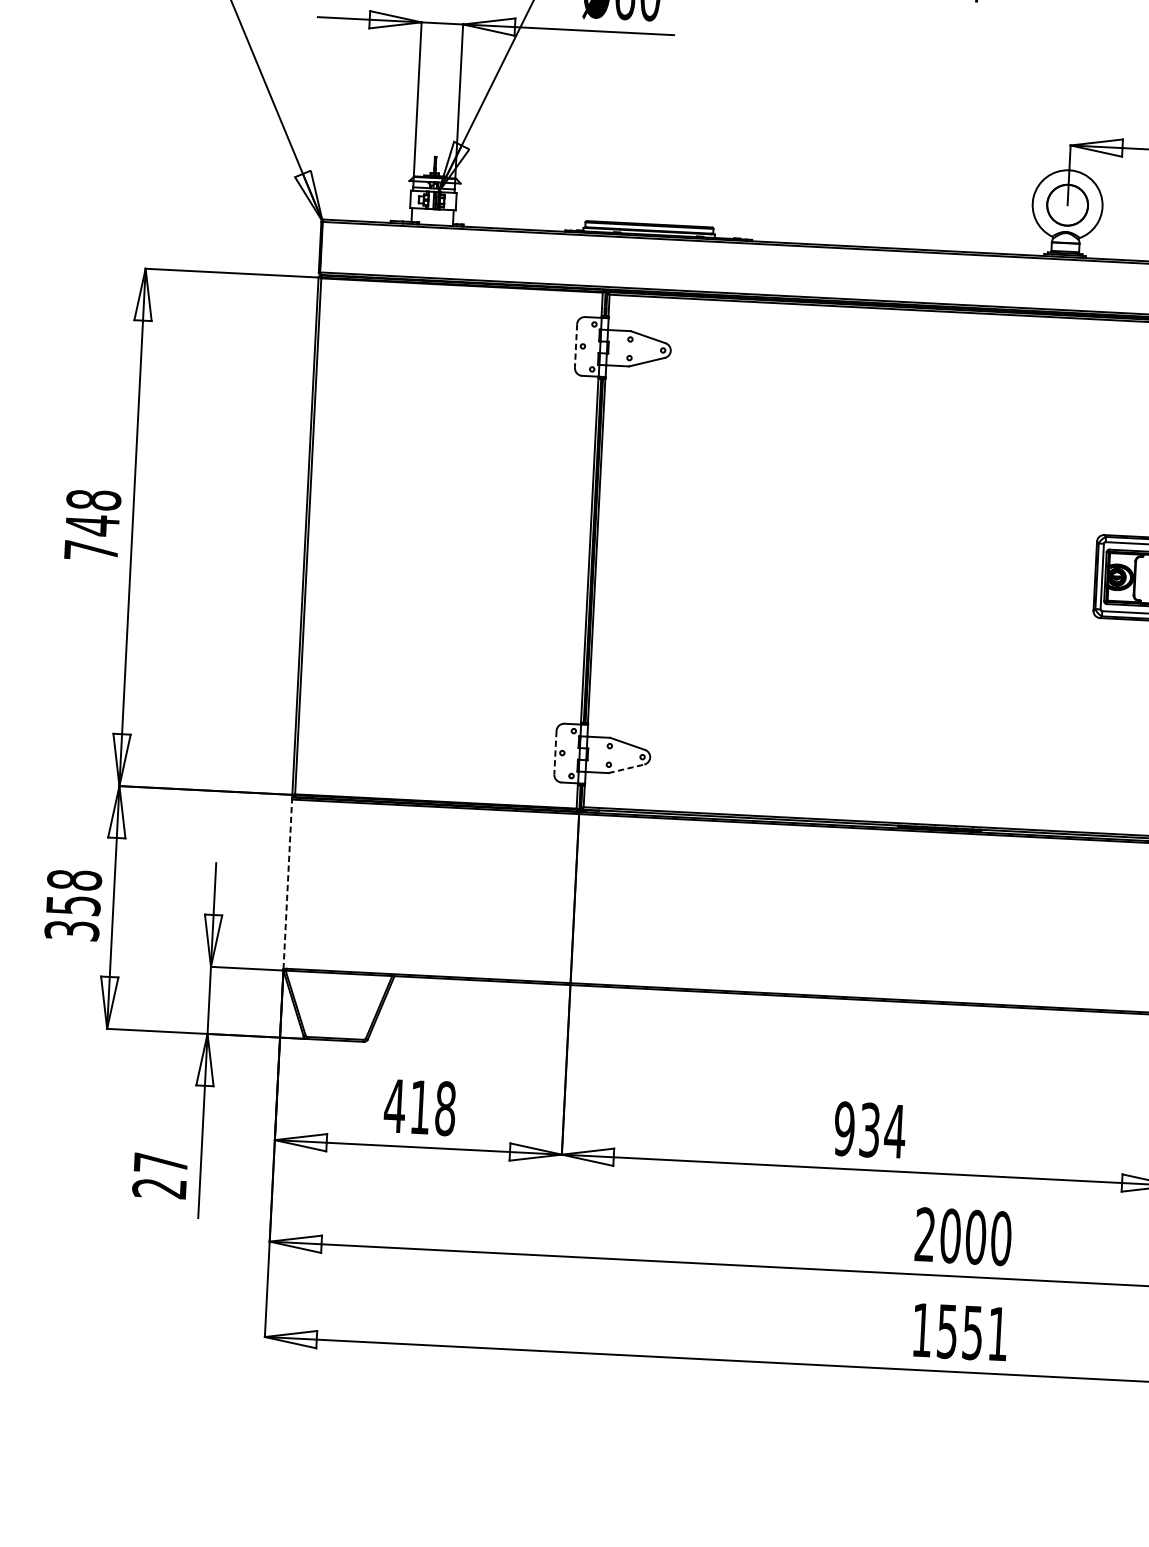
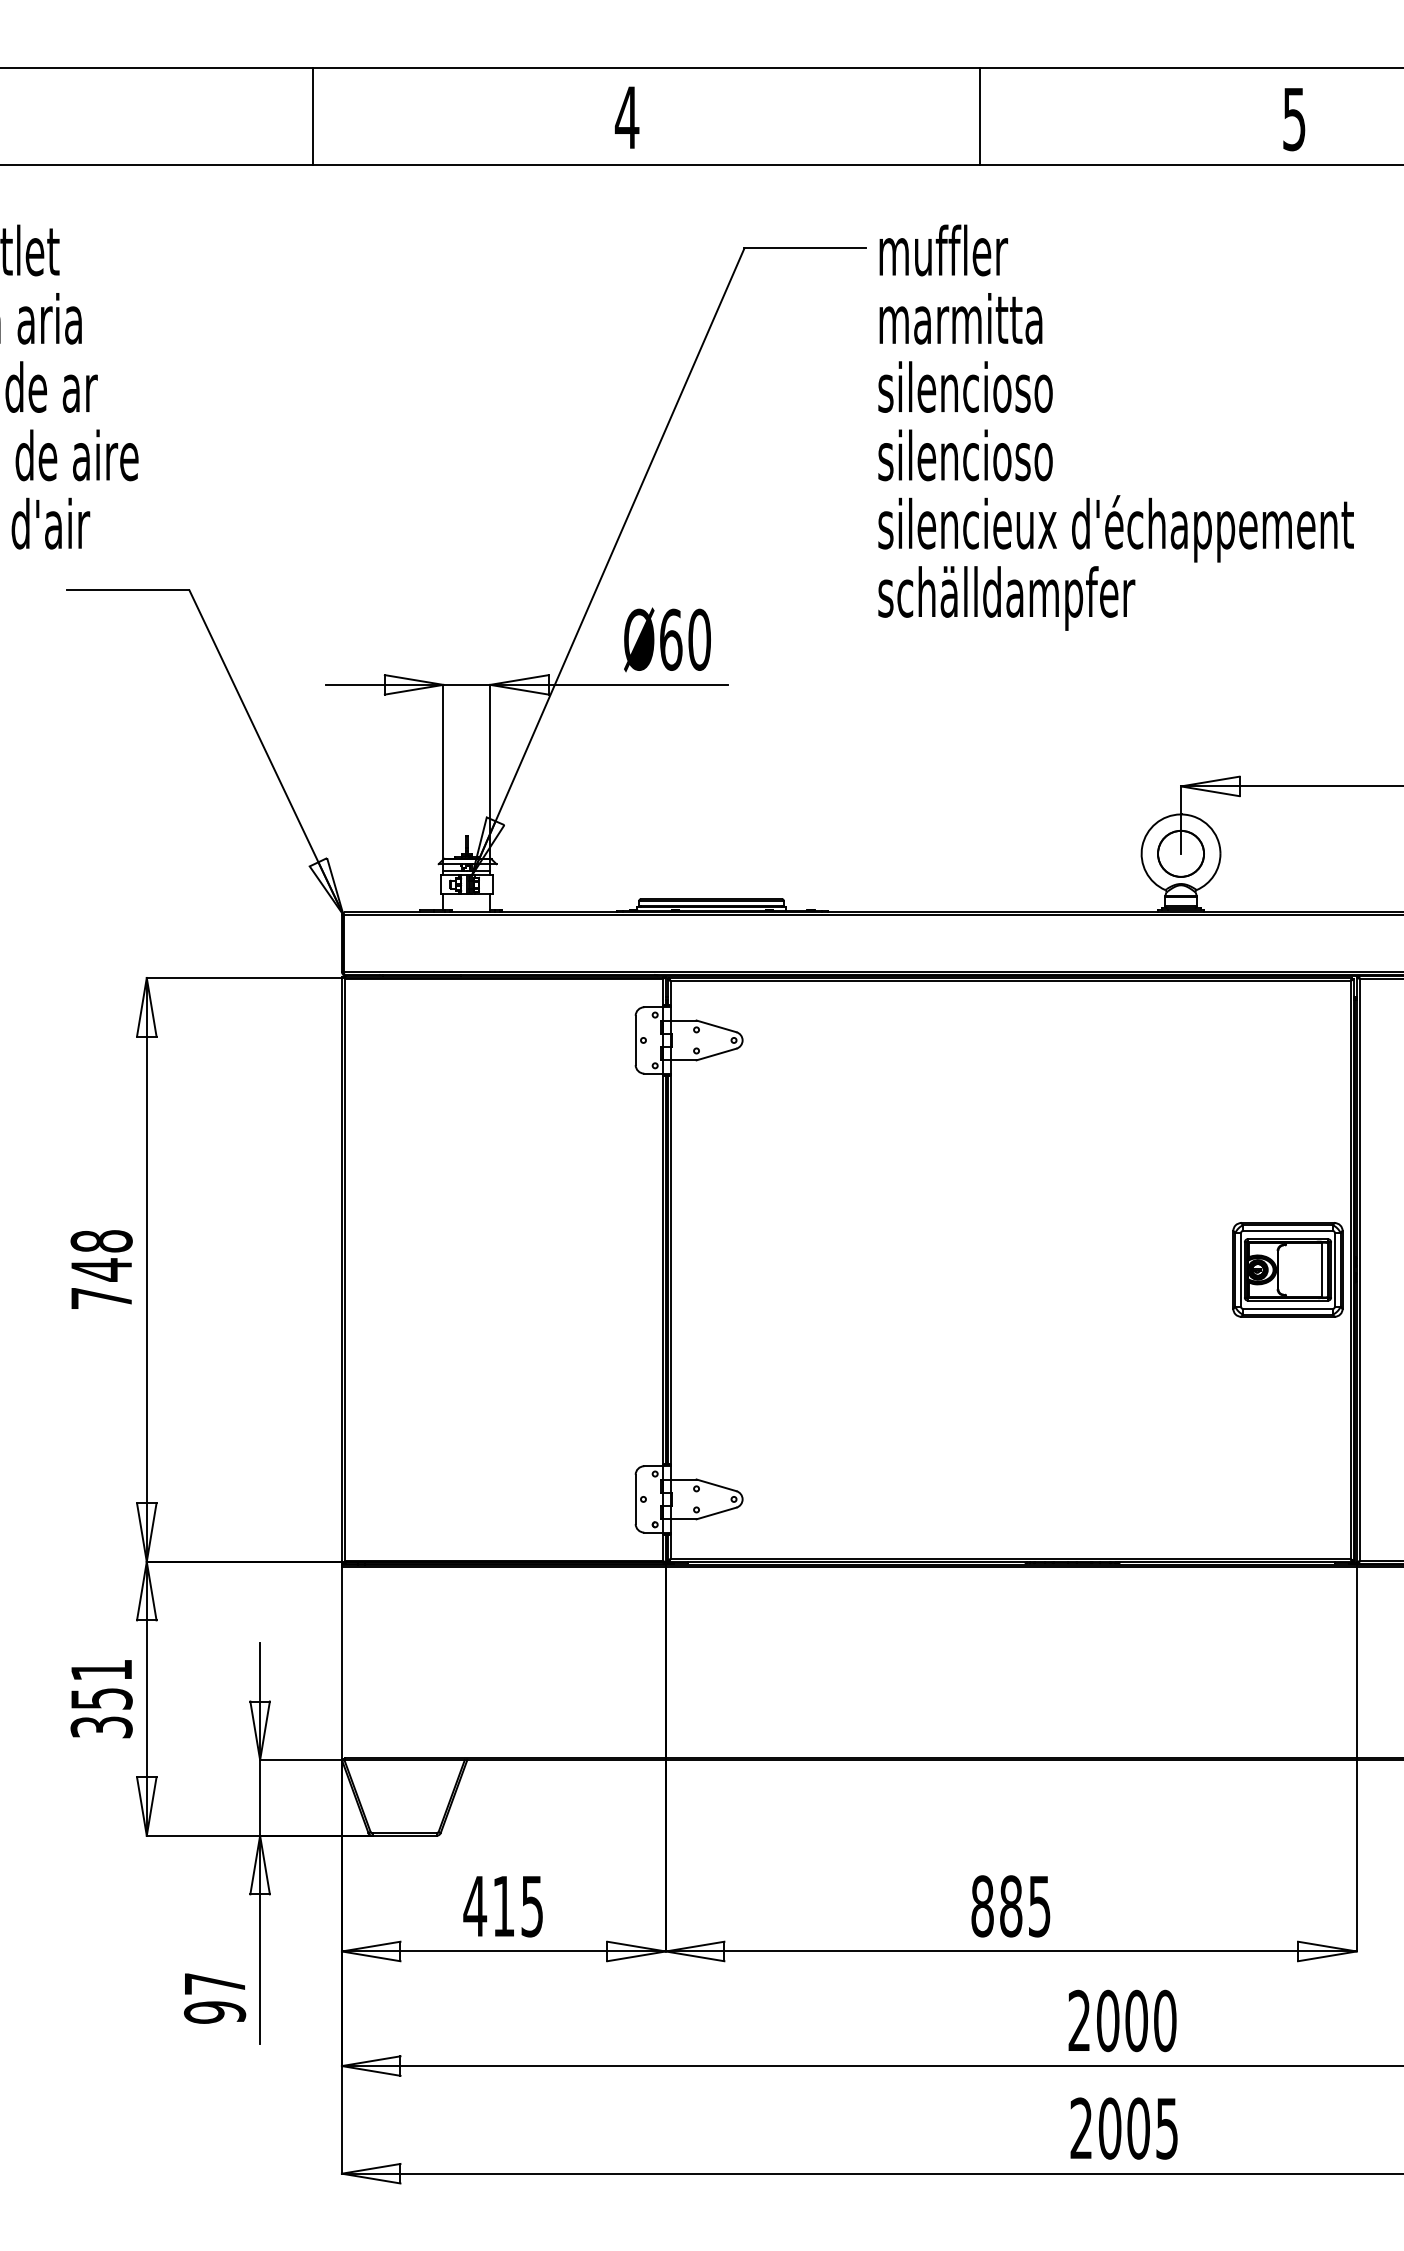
line: (575, 346) -> (635, 1040), dashed -> solid
line: (555, 752) -> (635, 1499), dashed -> solid
line: (626, 768) -> (716, 1513), dashed -> solid
text: (74, 880) -> (101, 1670), 358 -> 351
line: (287, 884) -> (341, 1662), dashed -> solid
text: (445, 1108) -> (532, 1906), 418 -> 415
text: (870, 1130) -> (1011, 1906), 934 -> 885
text: (160, 1188) -> (215, 2012), 27 -> 97
text: (959, 1332) -> (1123, 2128), 1551 -> 2005

